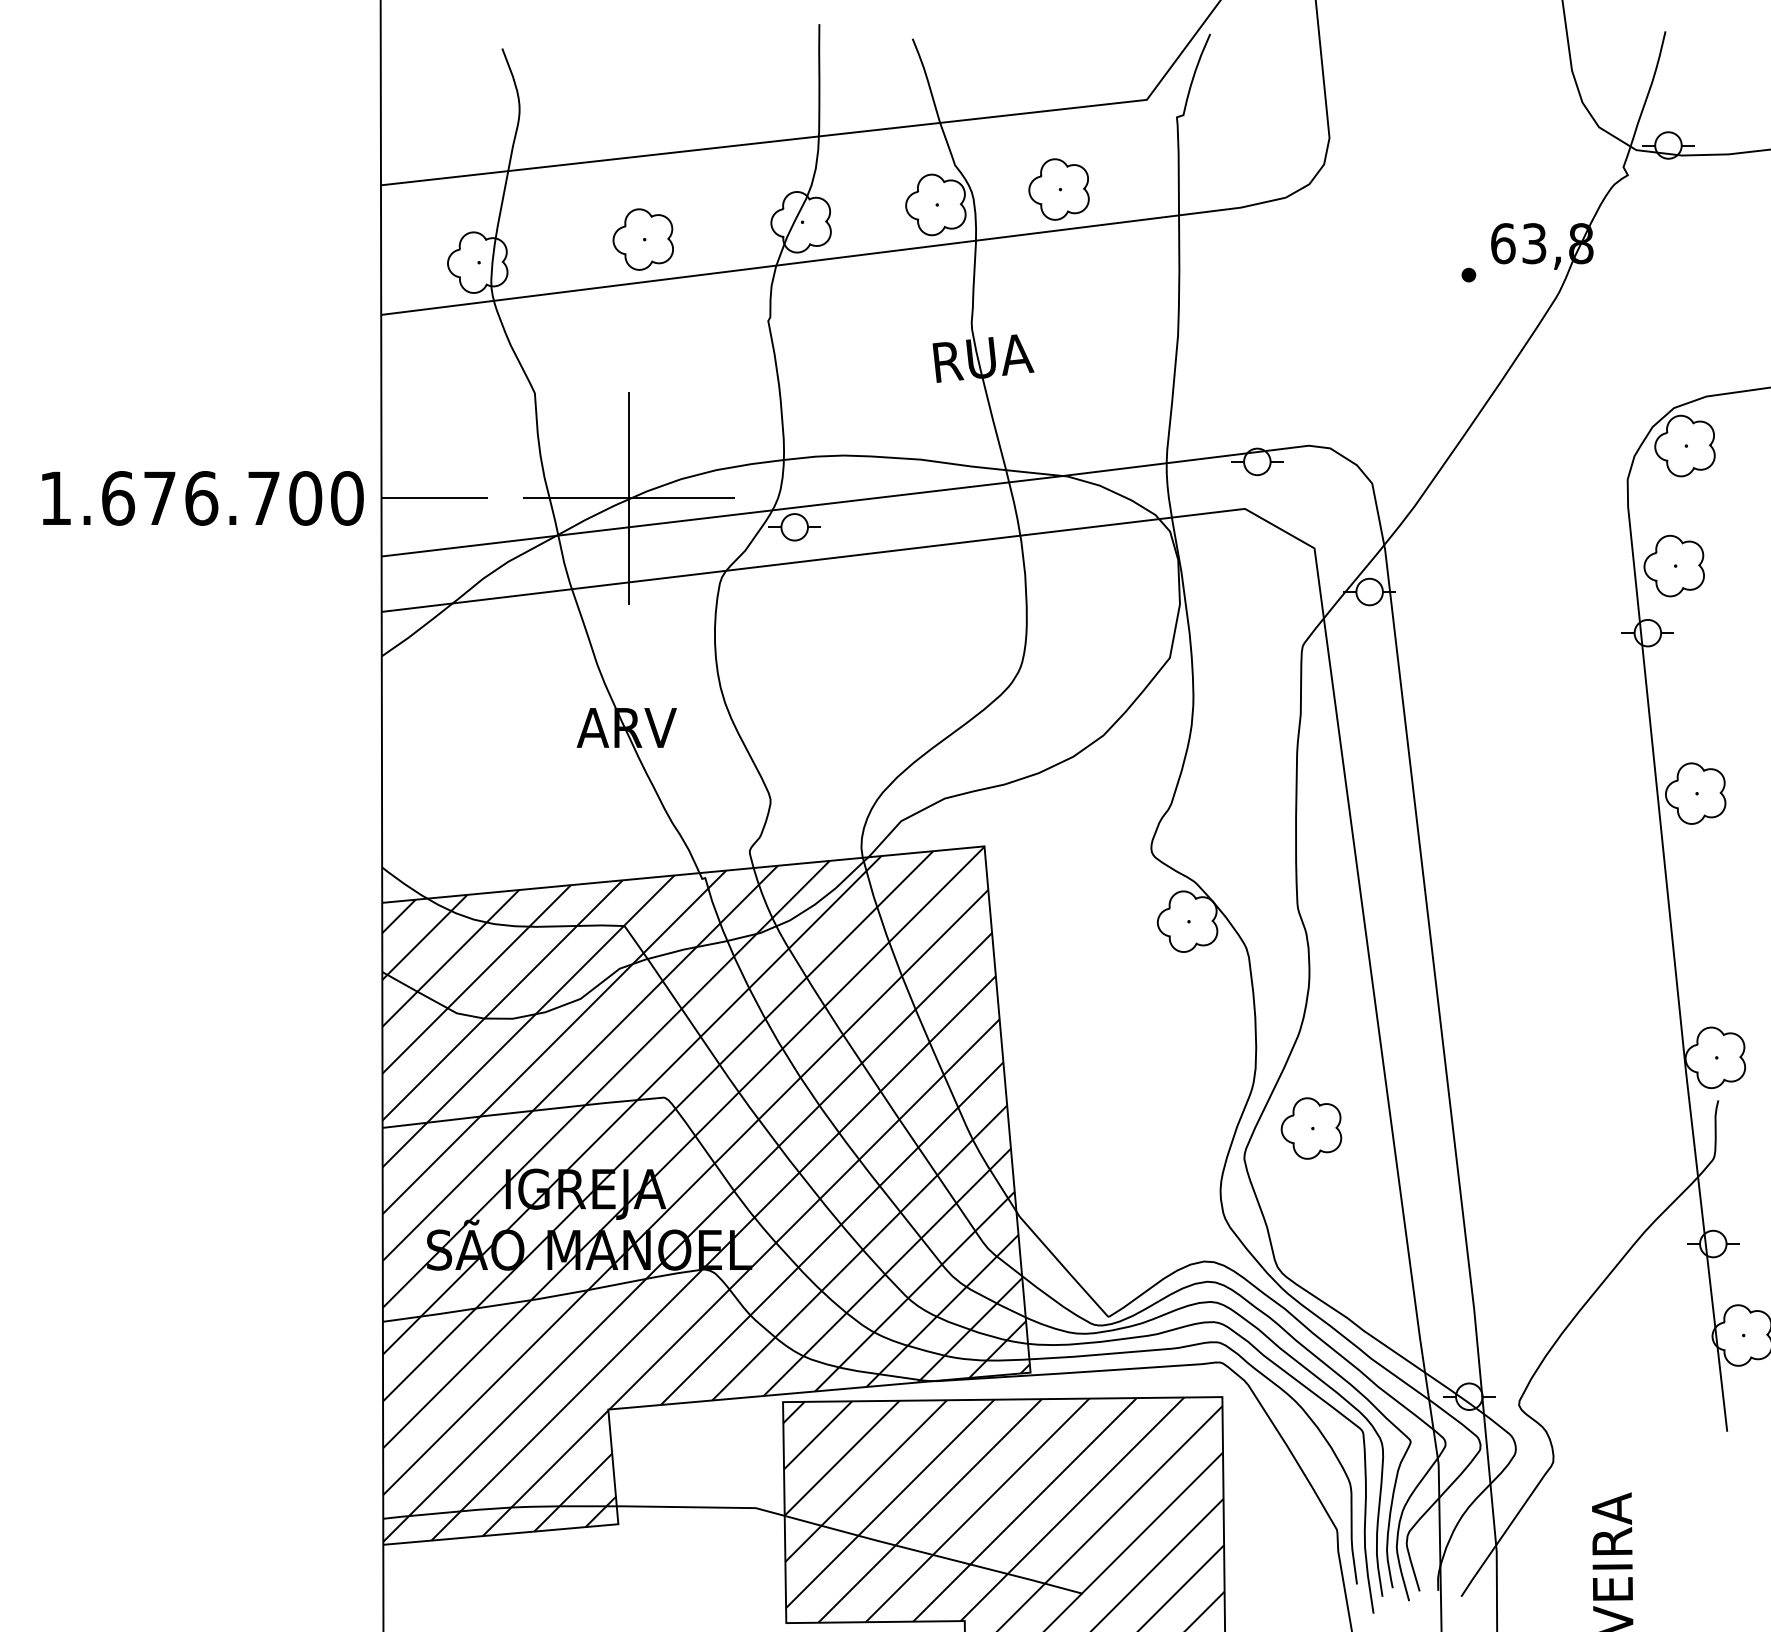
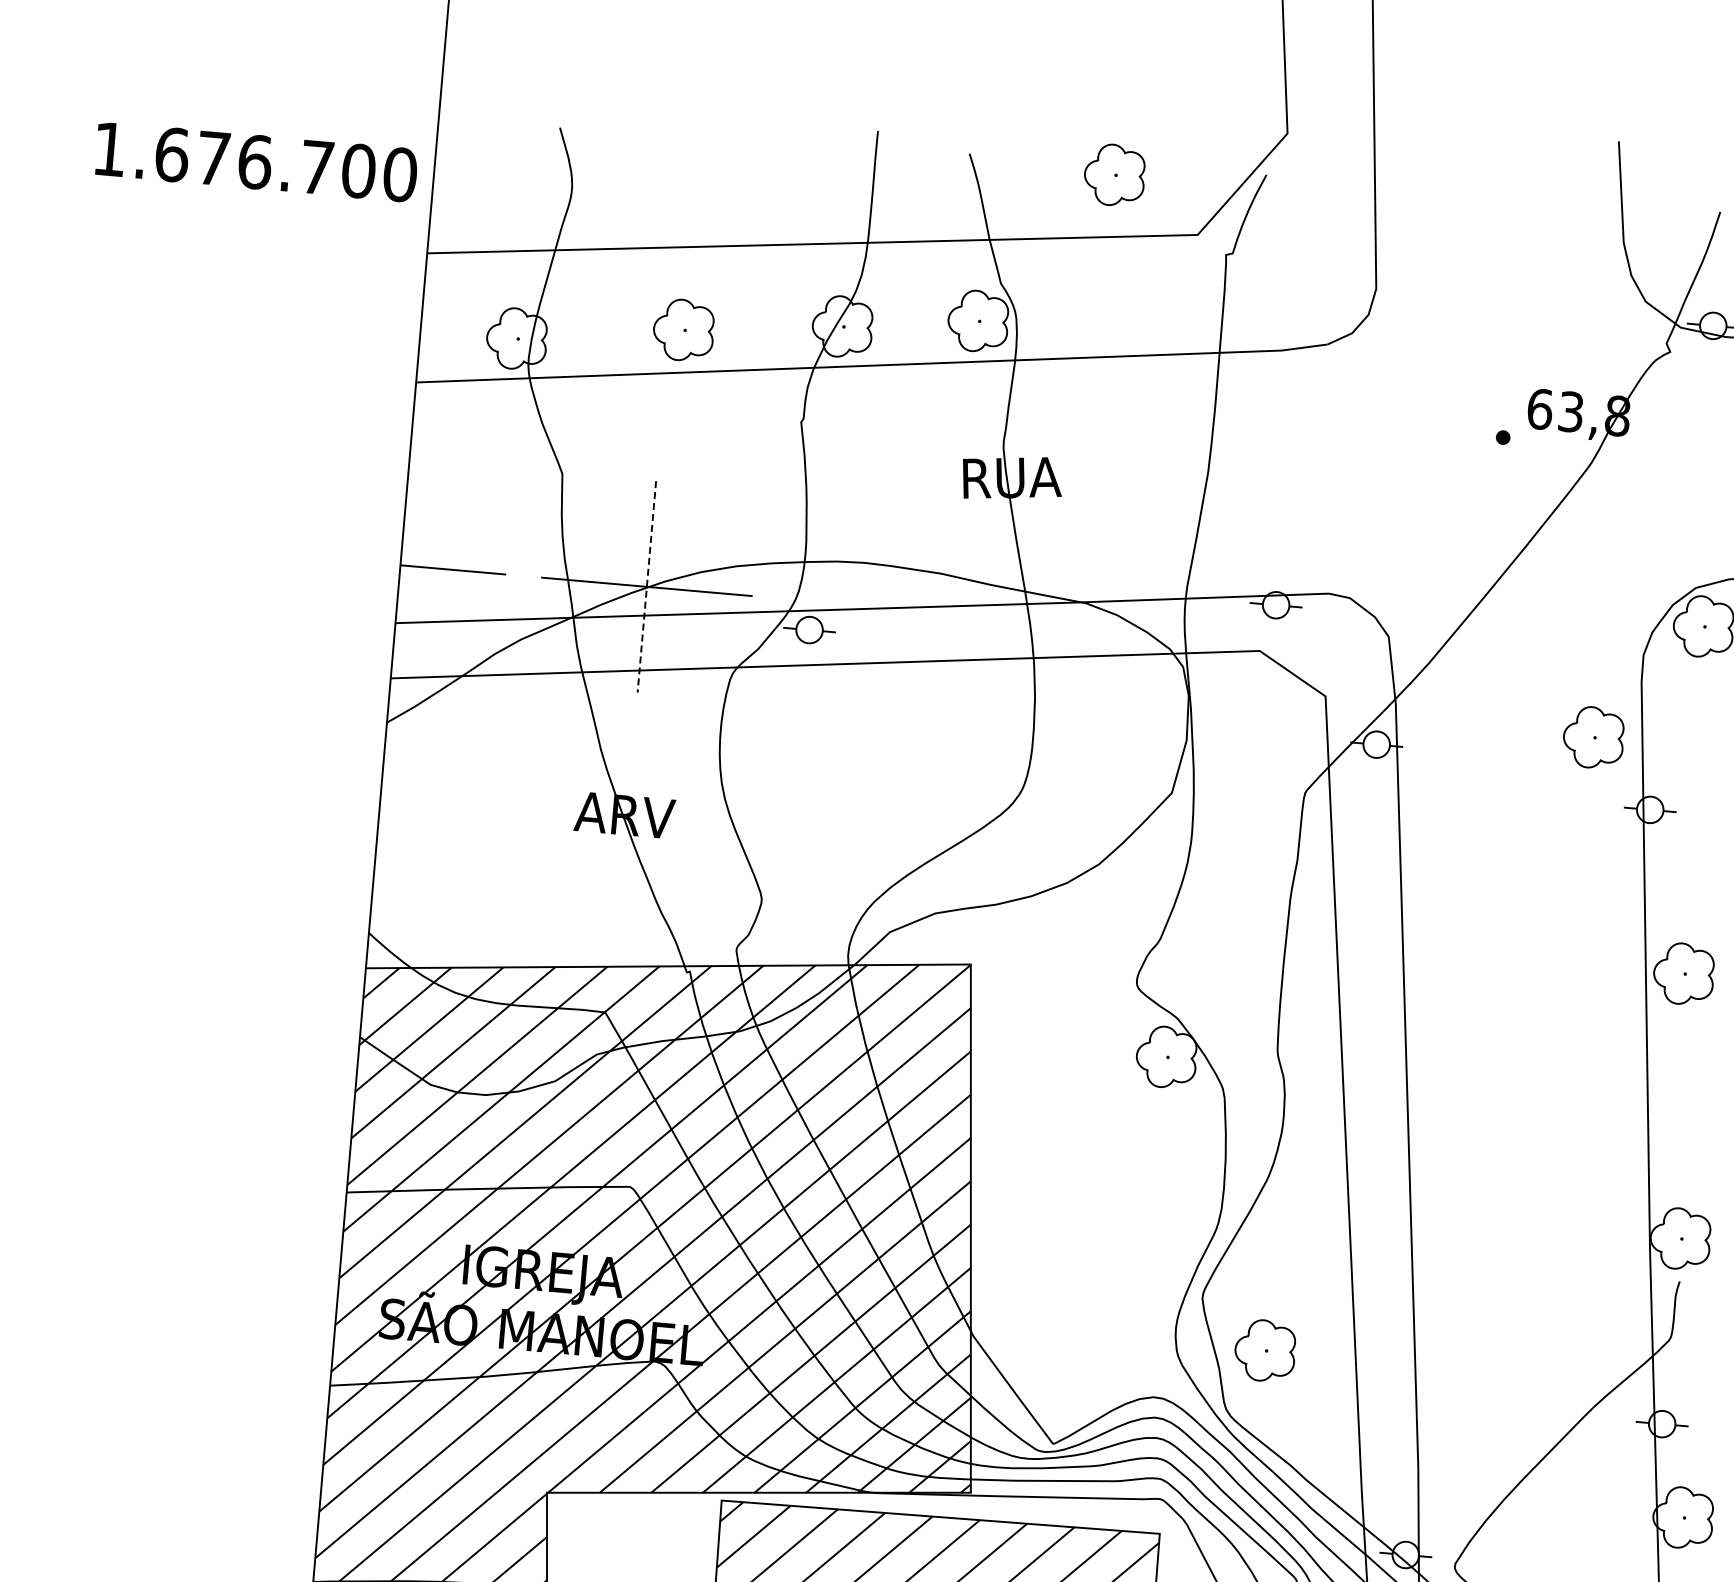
part: (1058, 189) -> (1114, 175), moved
text: (202, 498) -> (256, 162), moved
line: (628, 498) -> (646, 586), solid -> dashed
part: (1673, 565) -> (1593, 736), moved
part: (1311, 1128) -> (1265, 1350), moved

